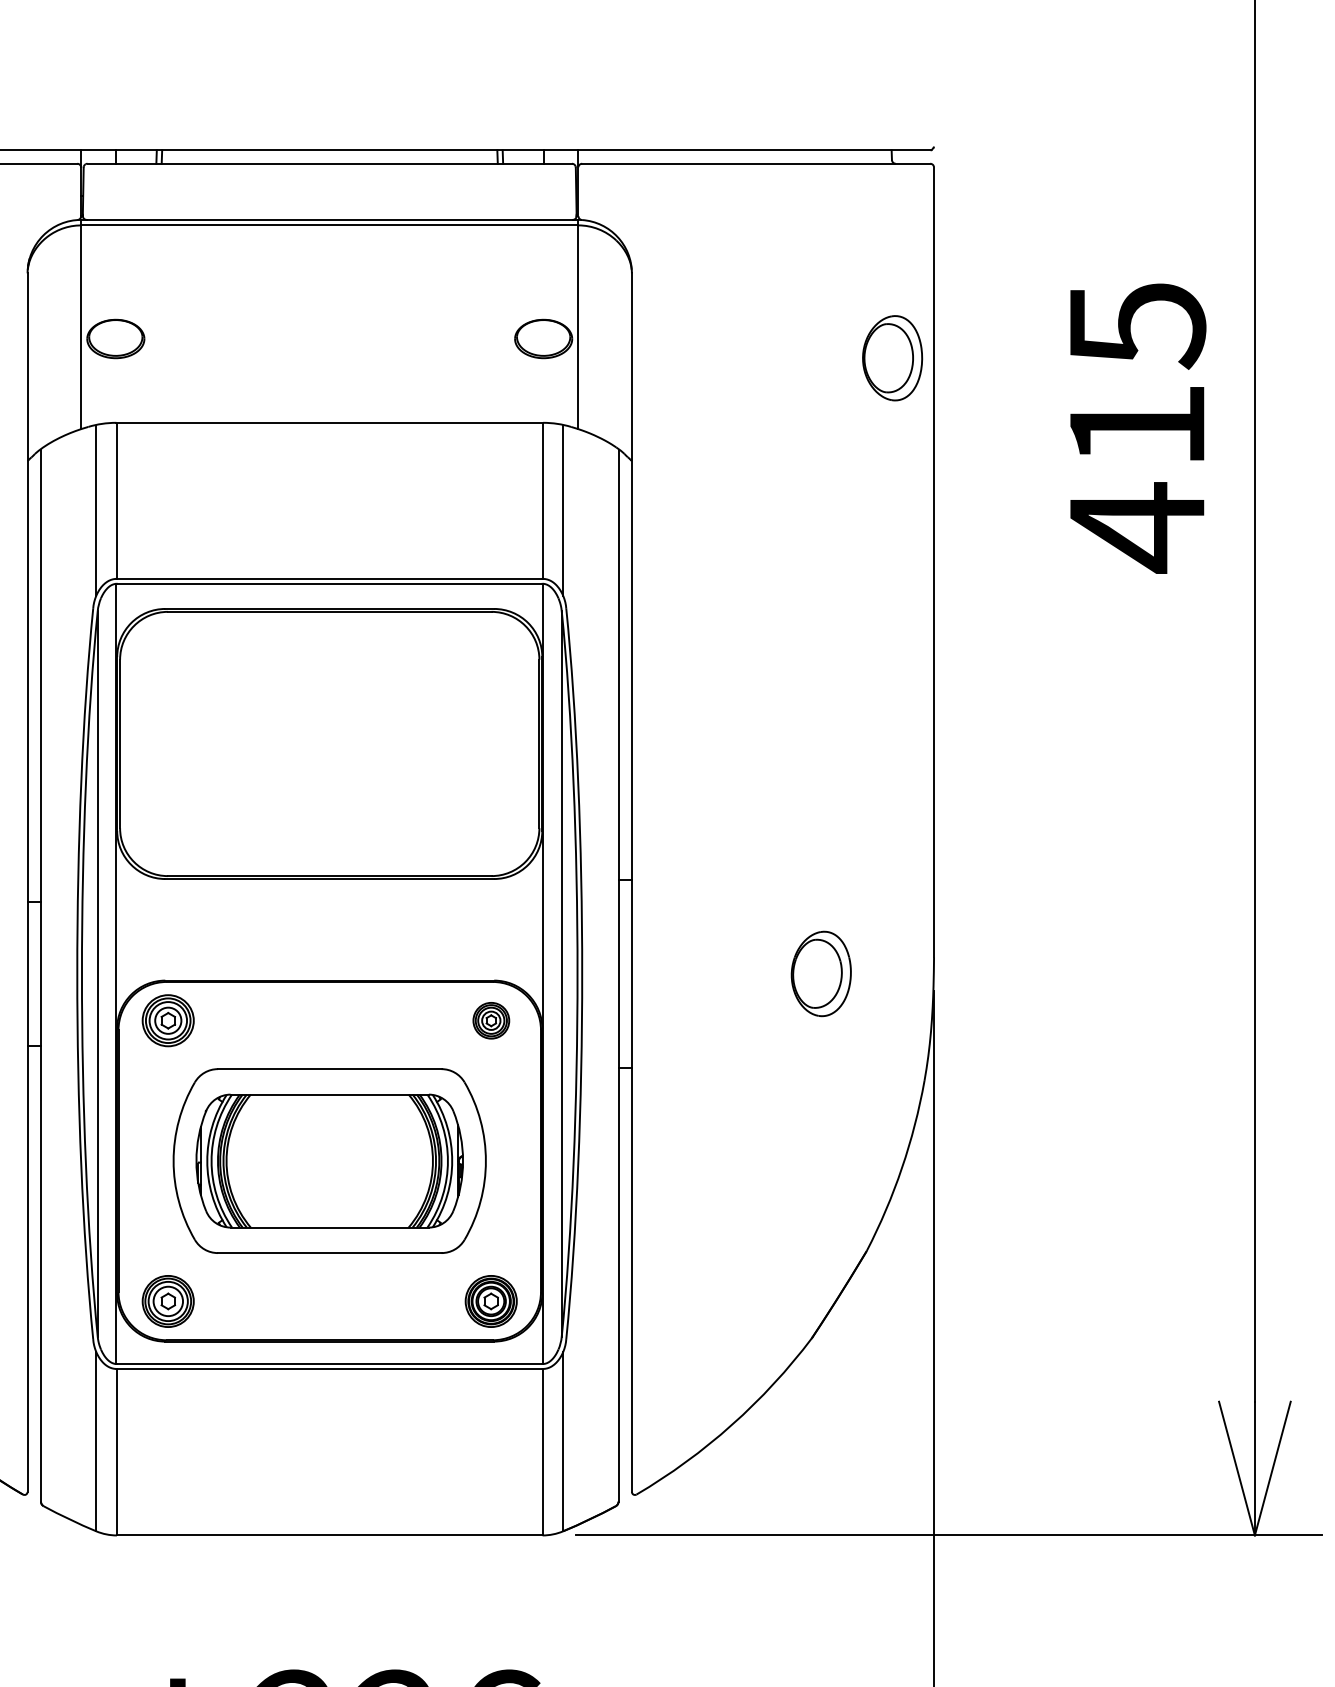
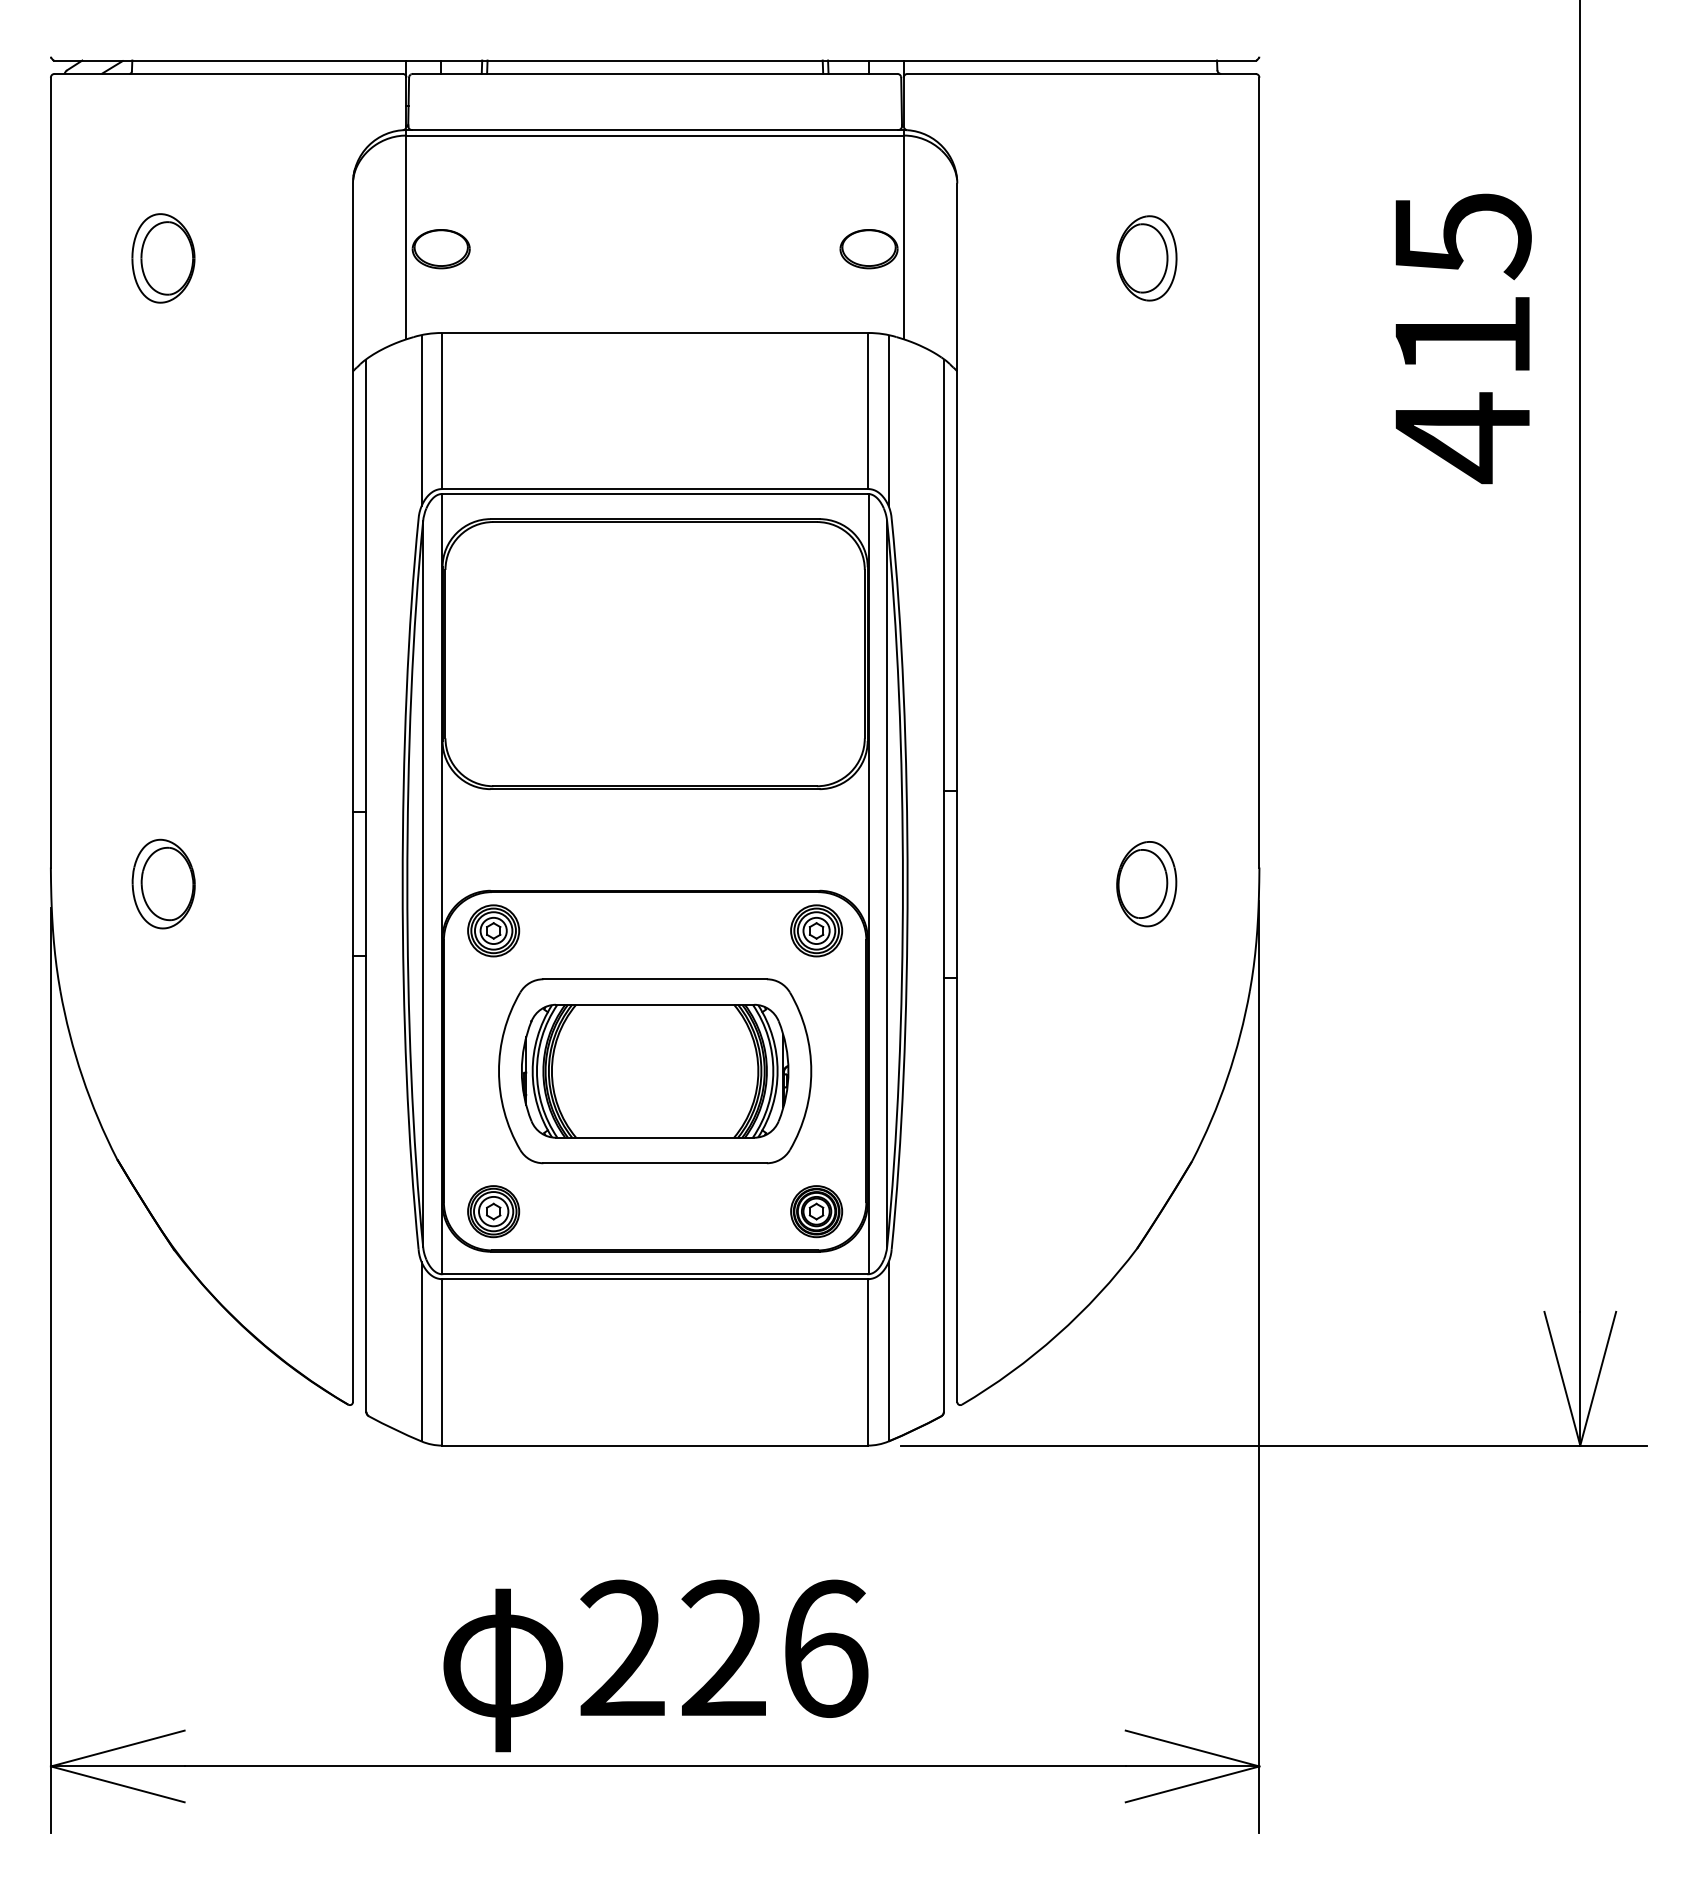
part: (892, 358) -> (1146, 258), moved
part: (491, 1020) -> (816, 930), size x1.43

